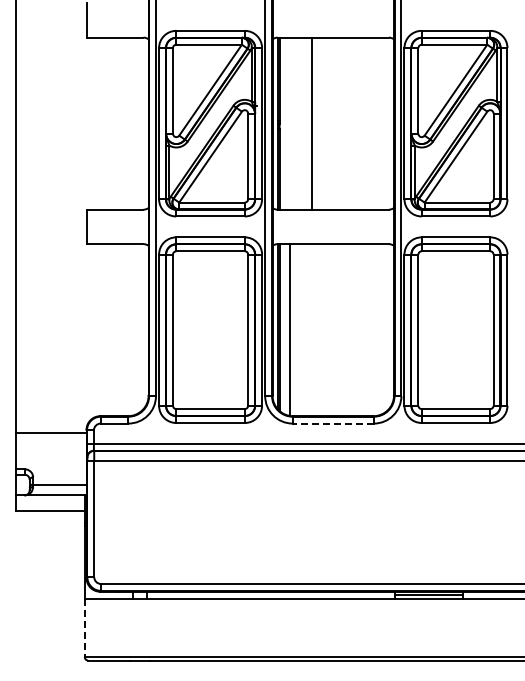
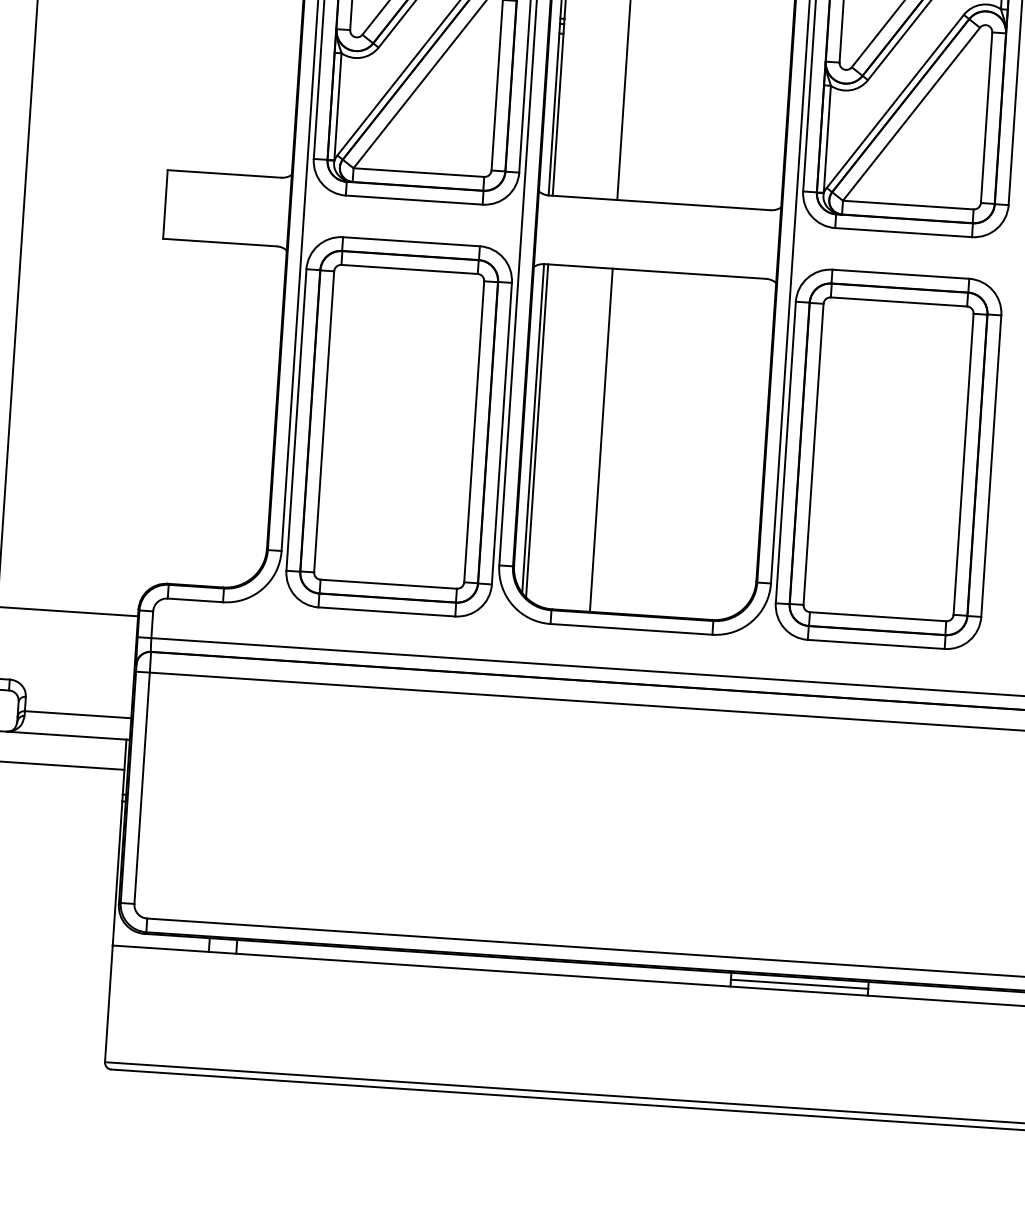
line: (289, 330) -> (600, 440), moved
line: (333, 423) -> (631, 629), dashed -> solid
line: (84, 628) -> (108, 1005), dashed -> solid

